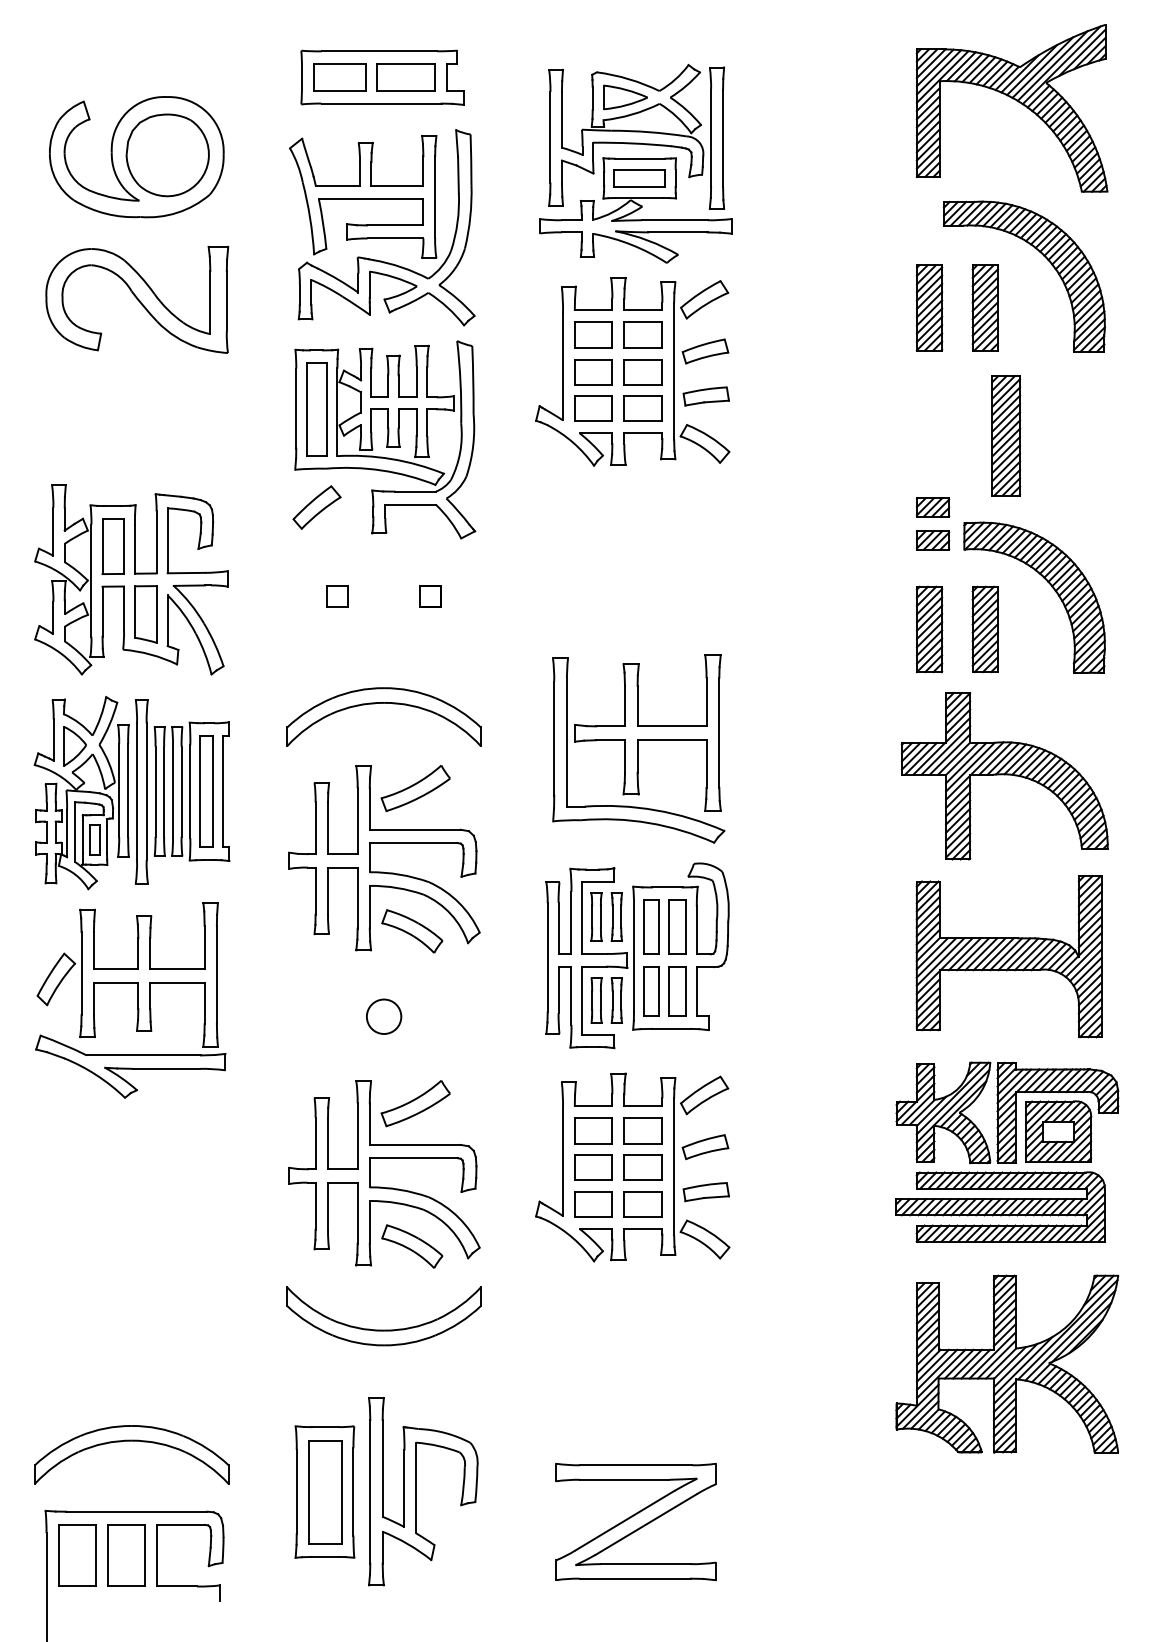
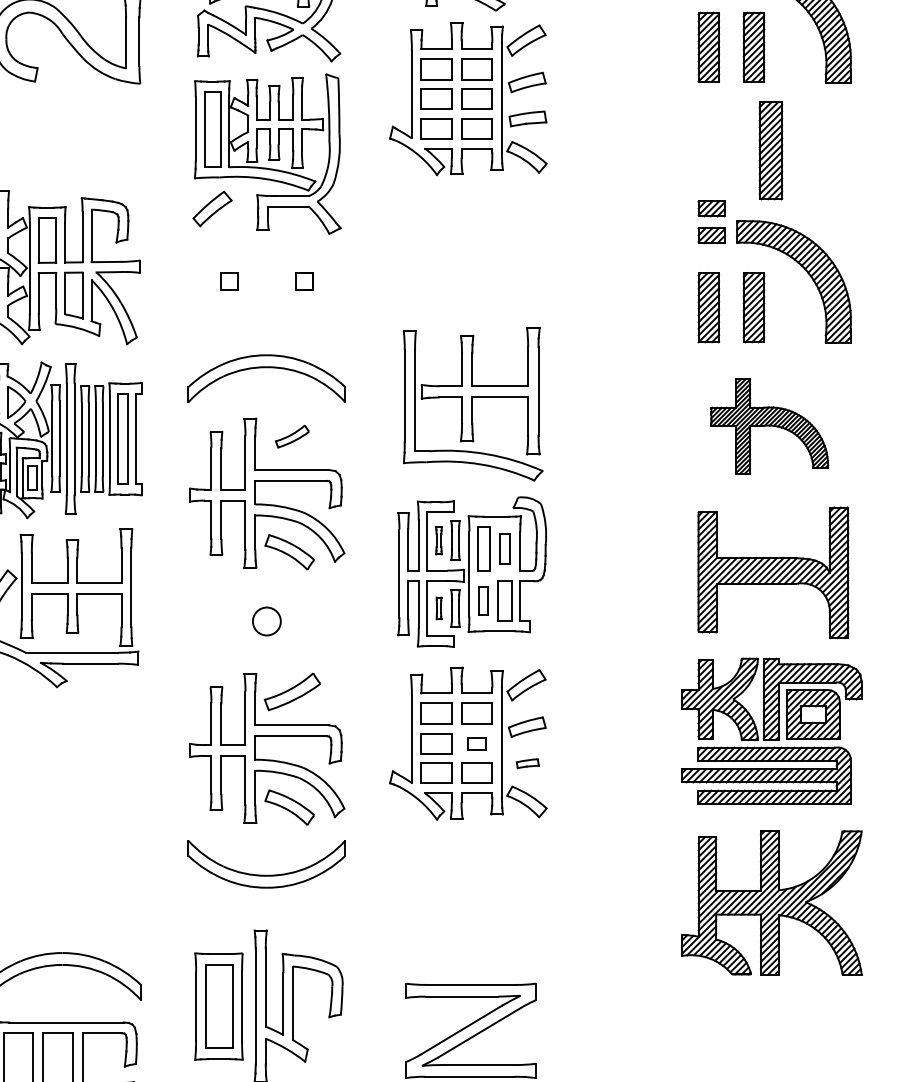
part: (1004, 776) -> (769, 426), size x0.7
part: (415, 788) -> (292, 436), size x0.6
part: (596, 916) -> (438, 540), size x0.7
part: (677, 926) -> (504, 548), size x0.7
part: (651, 991) -> (483, 601), size x0.7
part: (596, 1000) -> (438, 608), size x0.6
part: (642, 1167) -> (476, 743), size x0.6
part: (705, 1192) -> (527, 763), size x0.6

